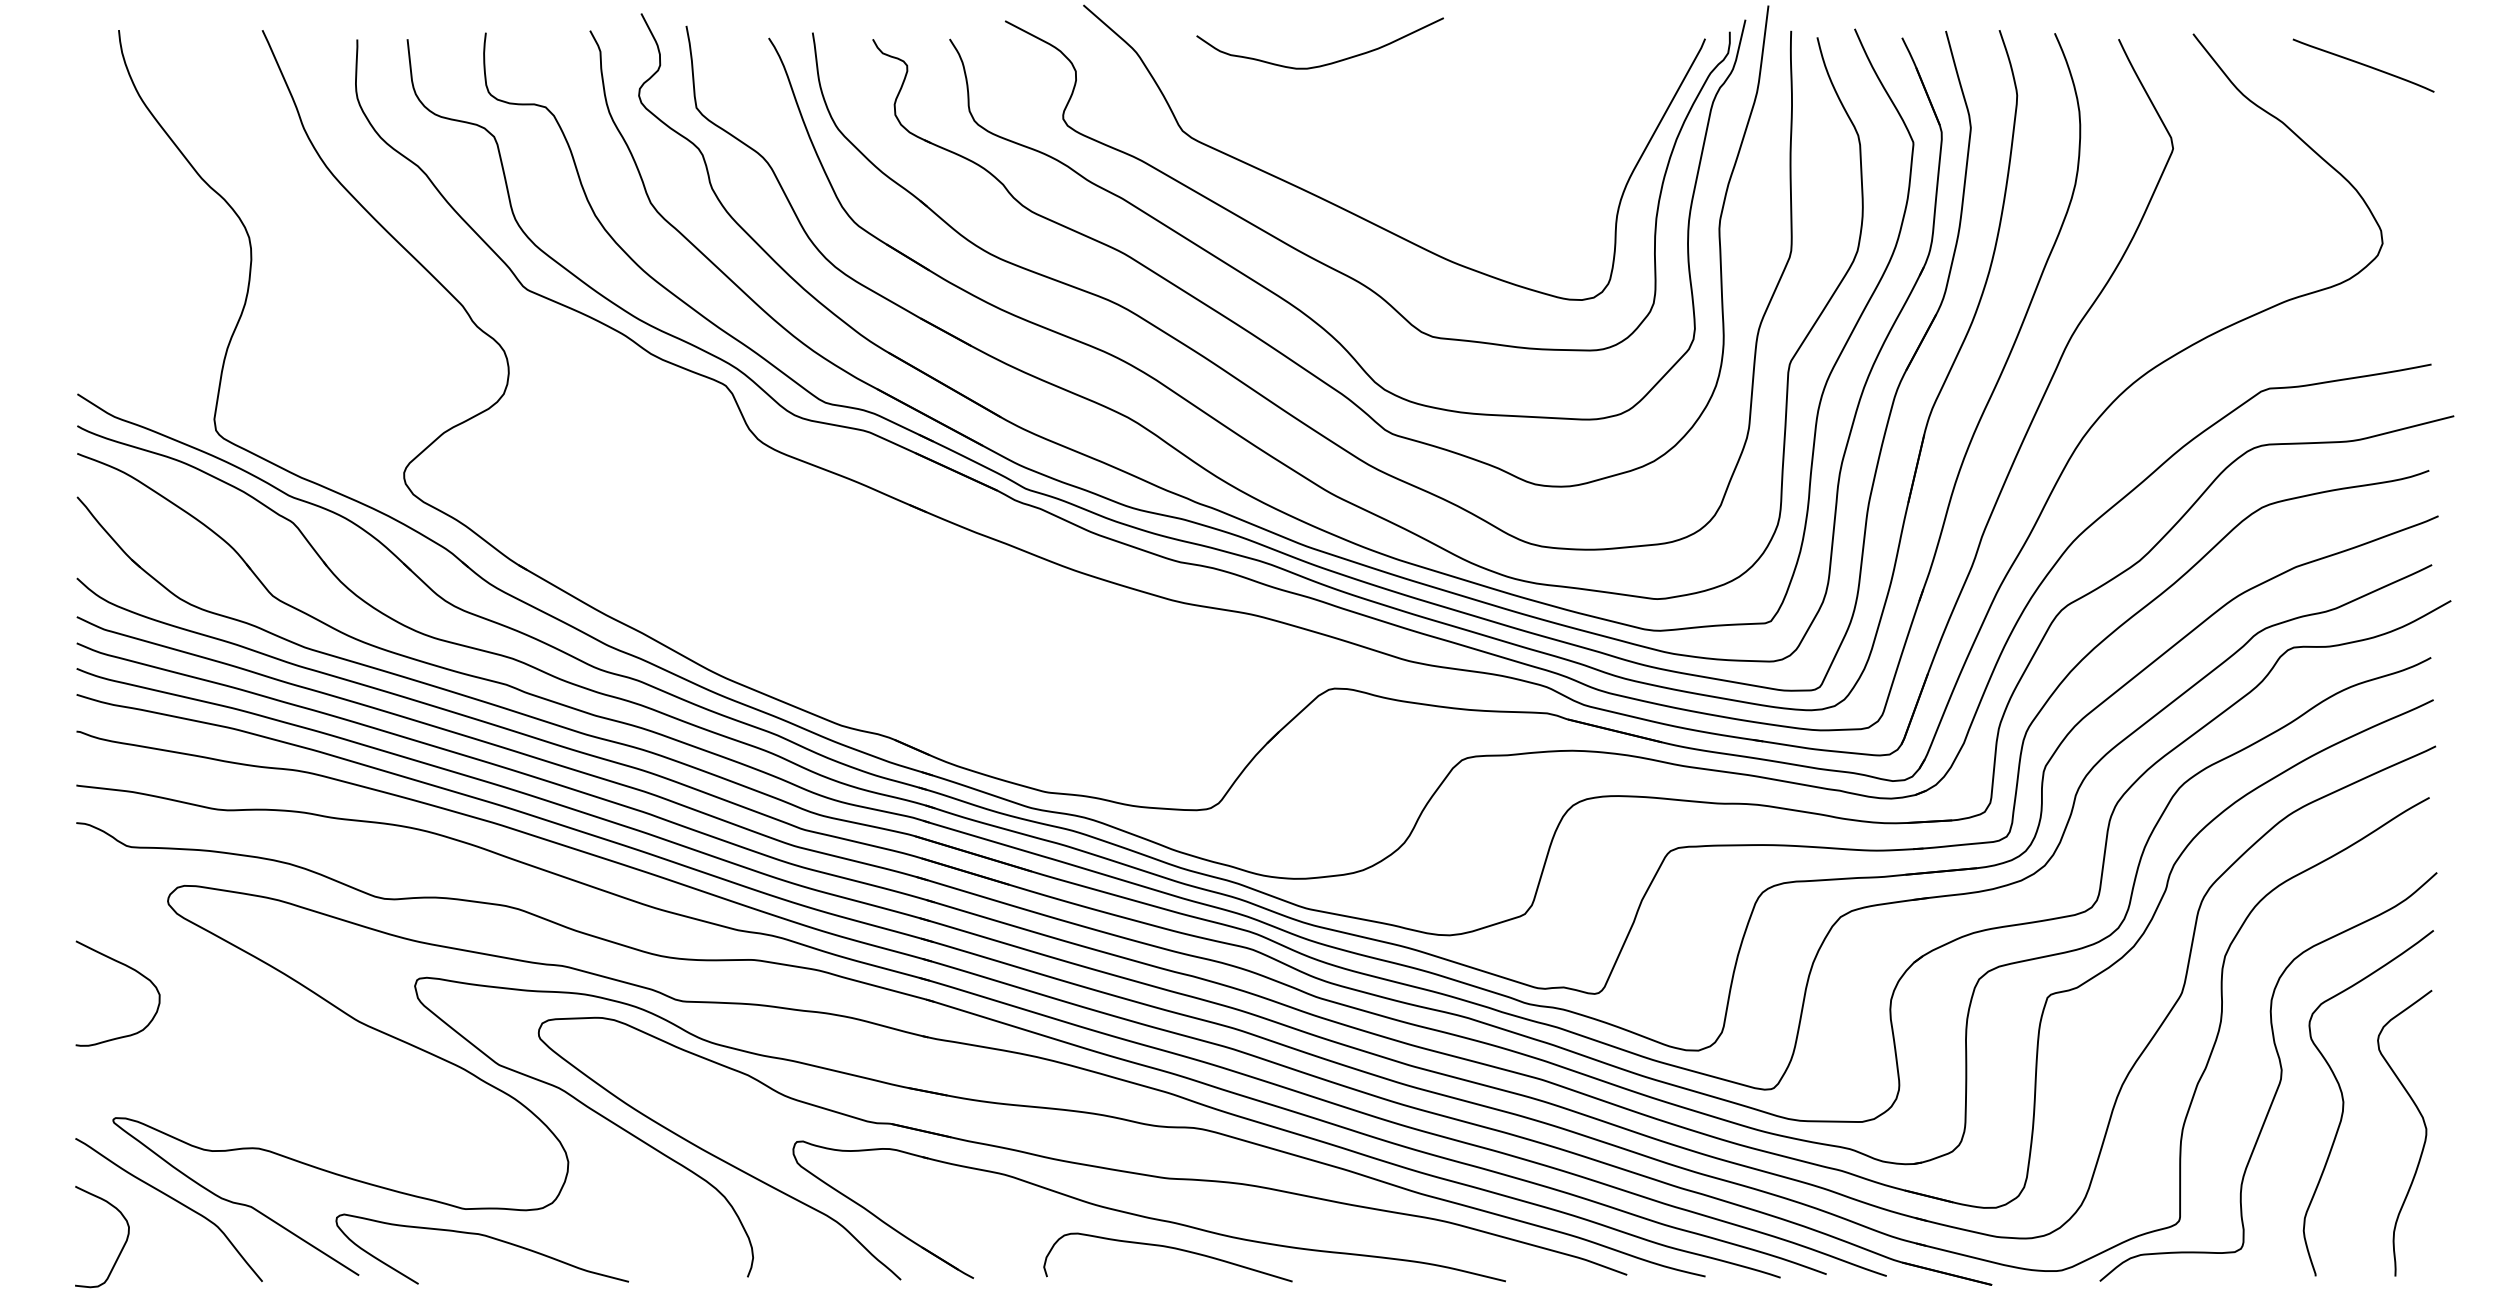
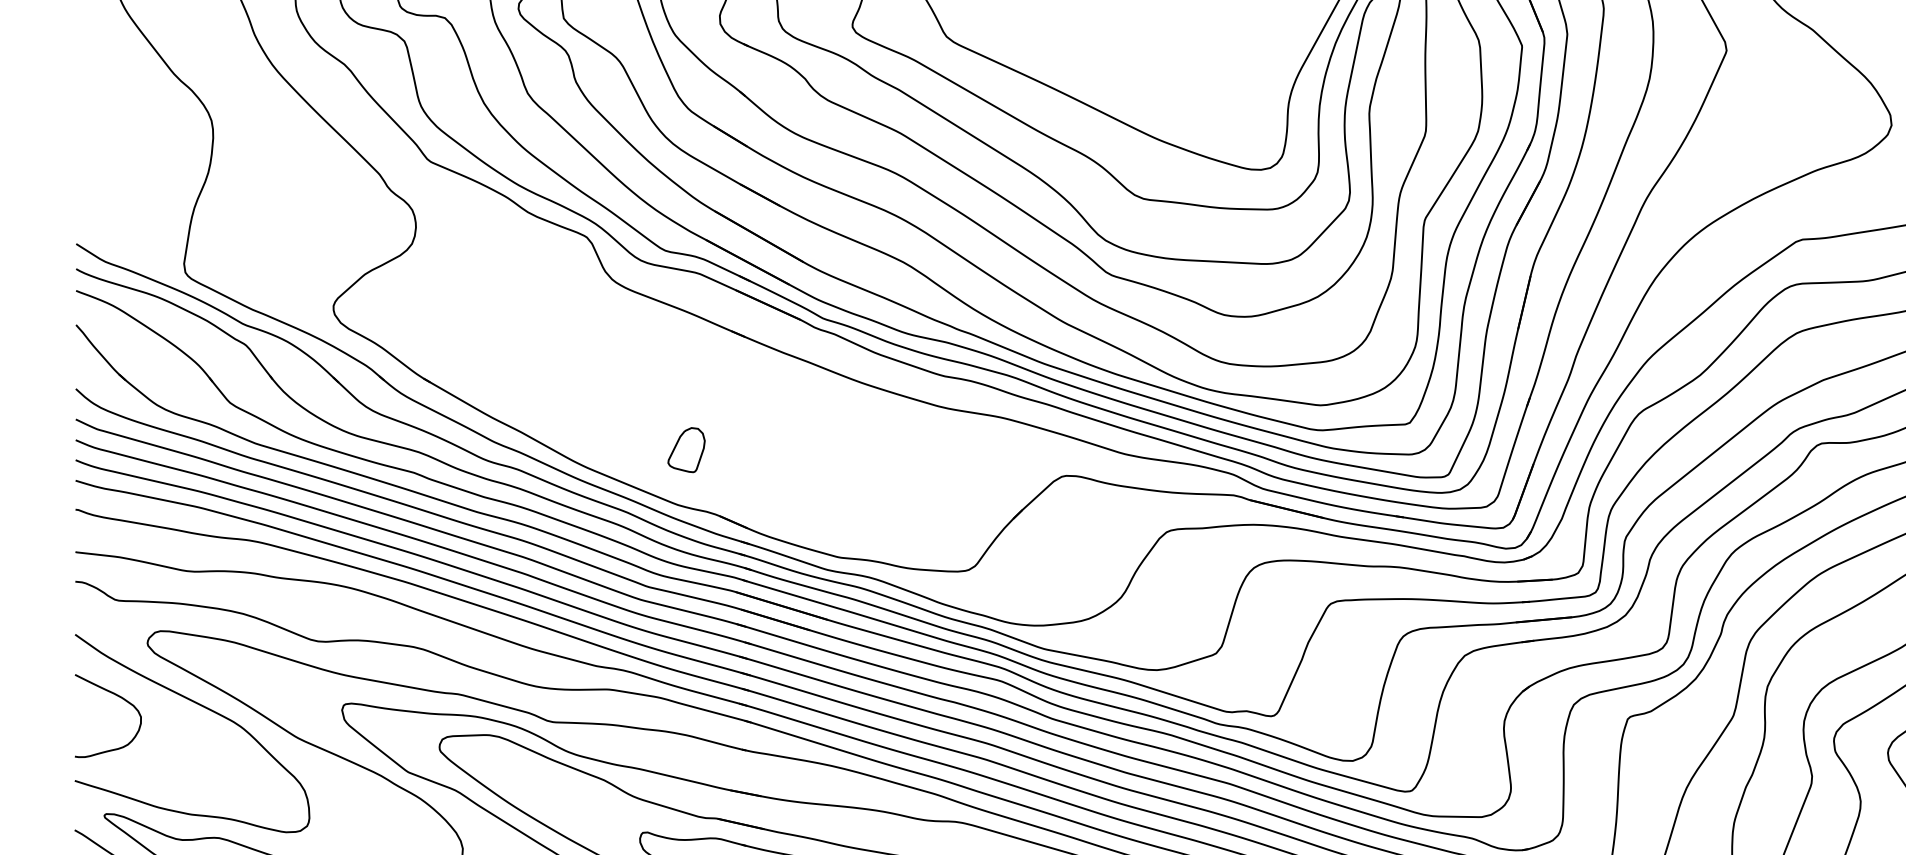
part: (852, 655) -> (686, 449), added
curve: (240, 983) -> (204, 708), added

